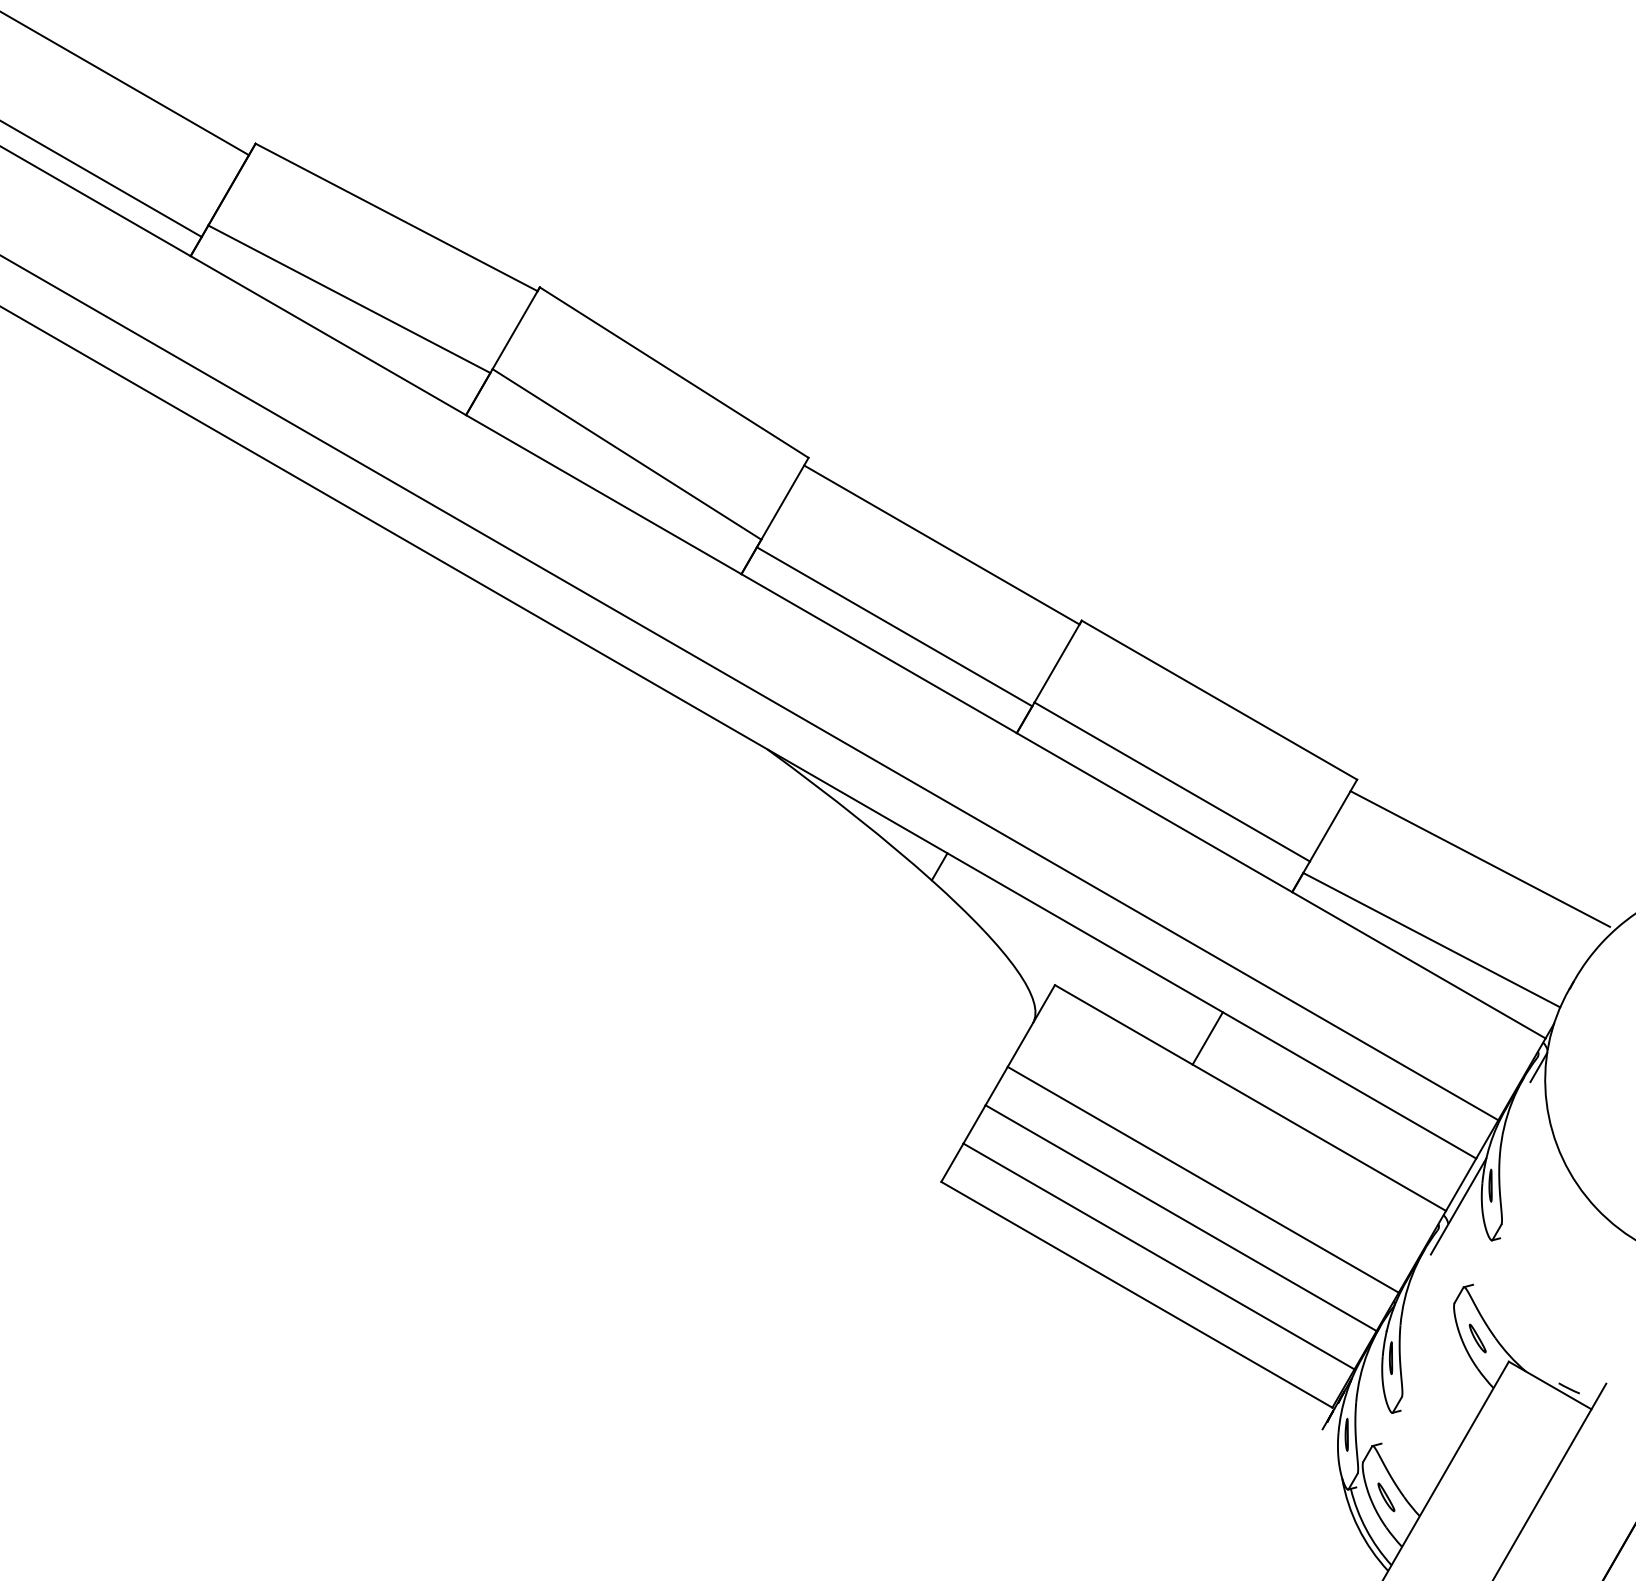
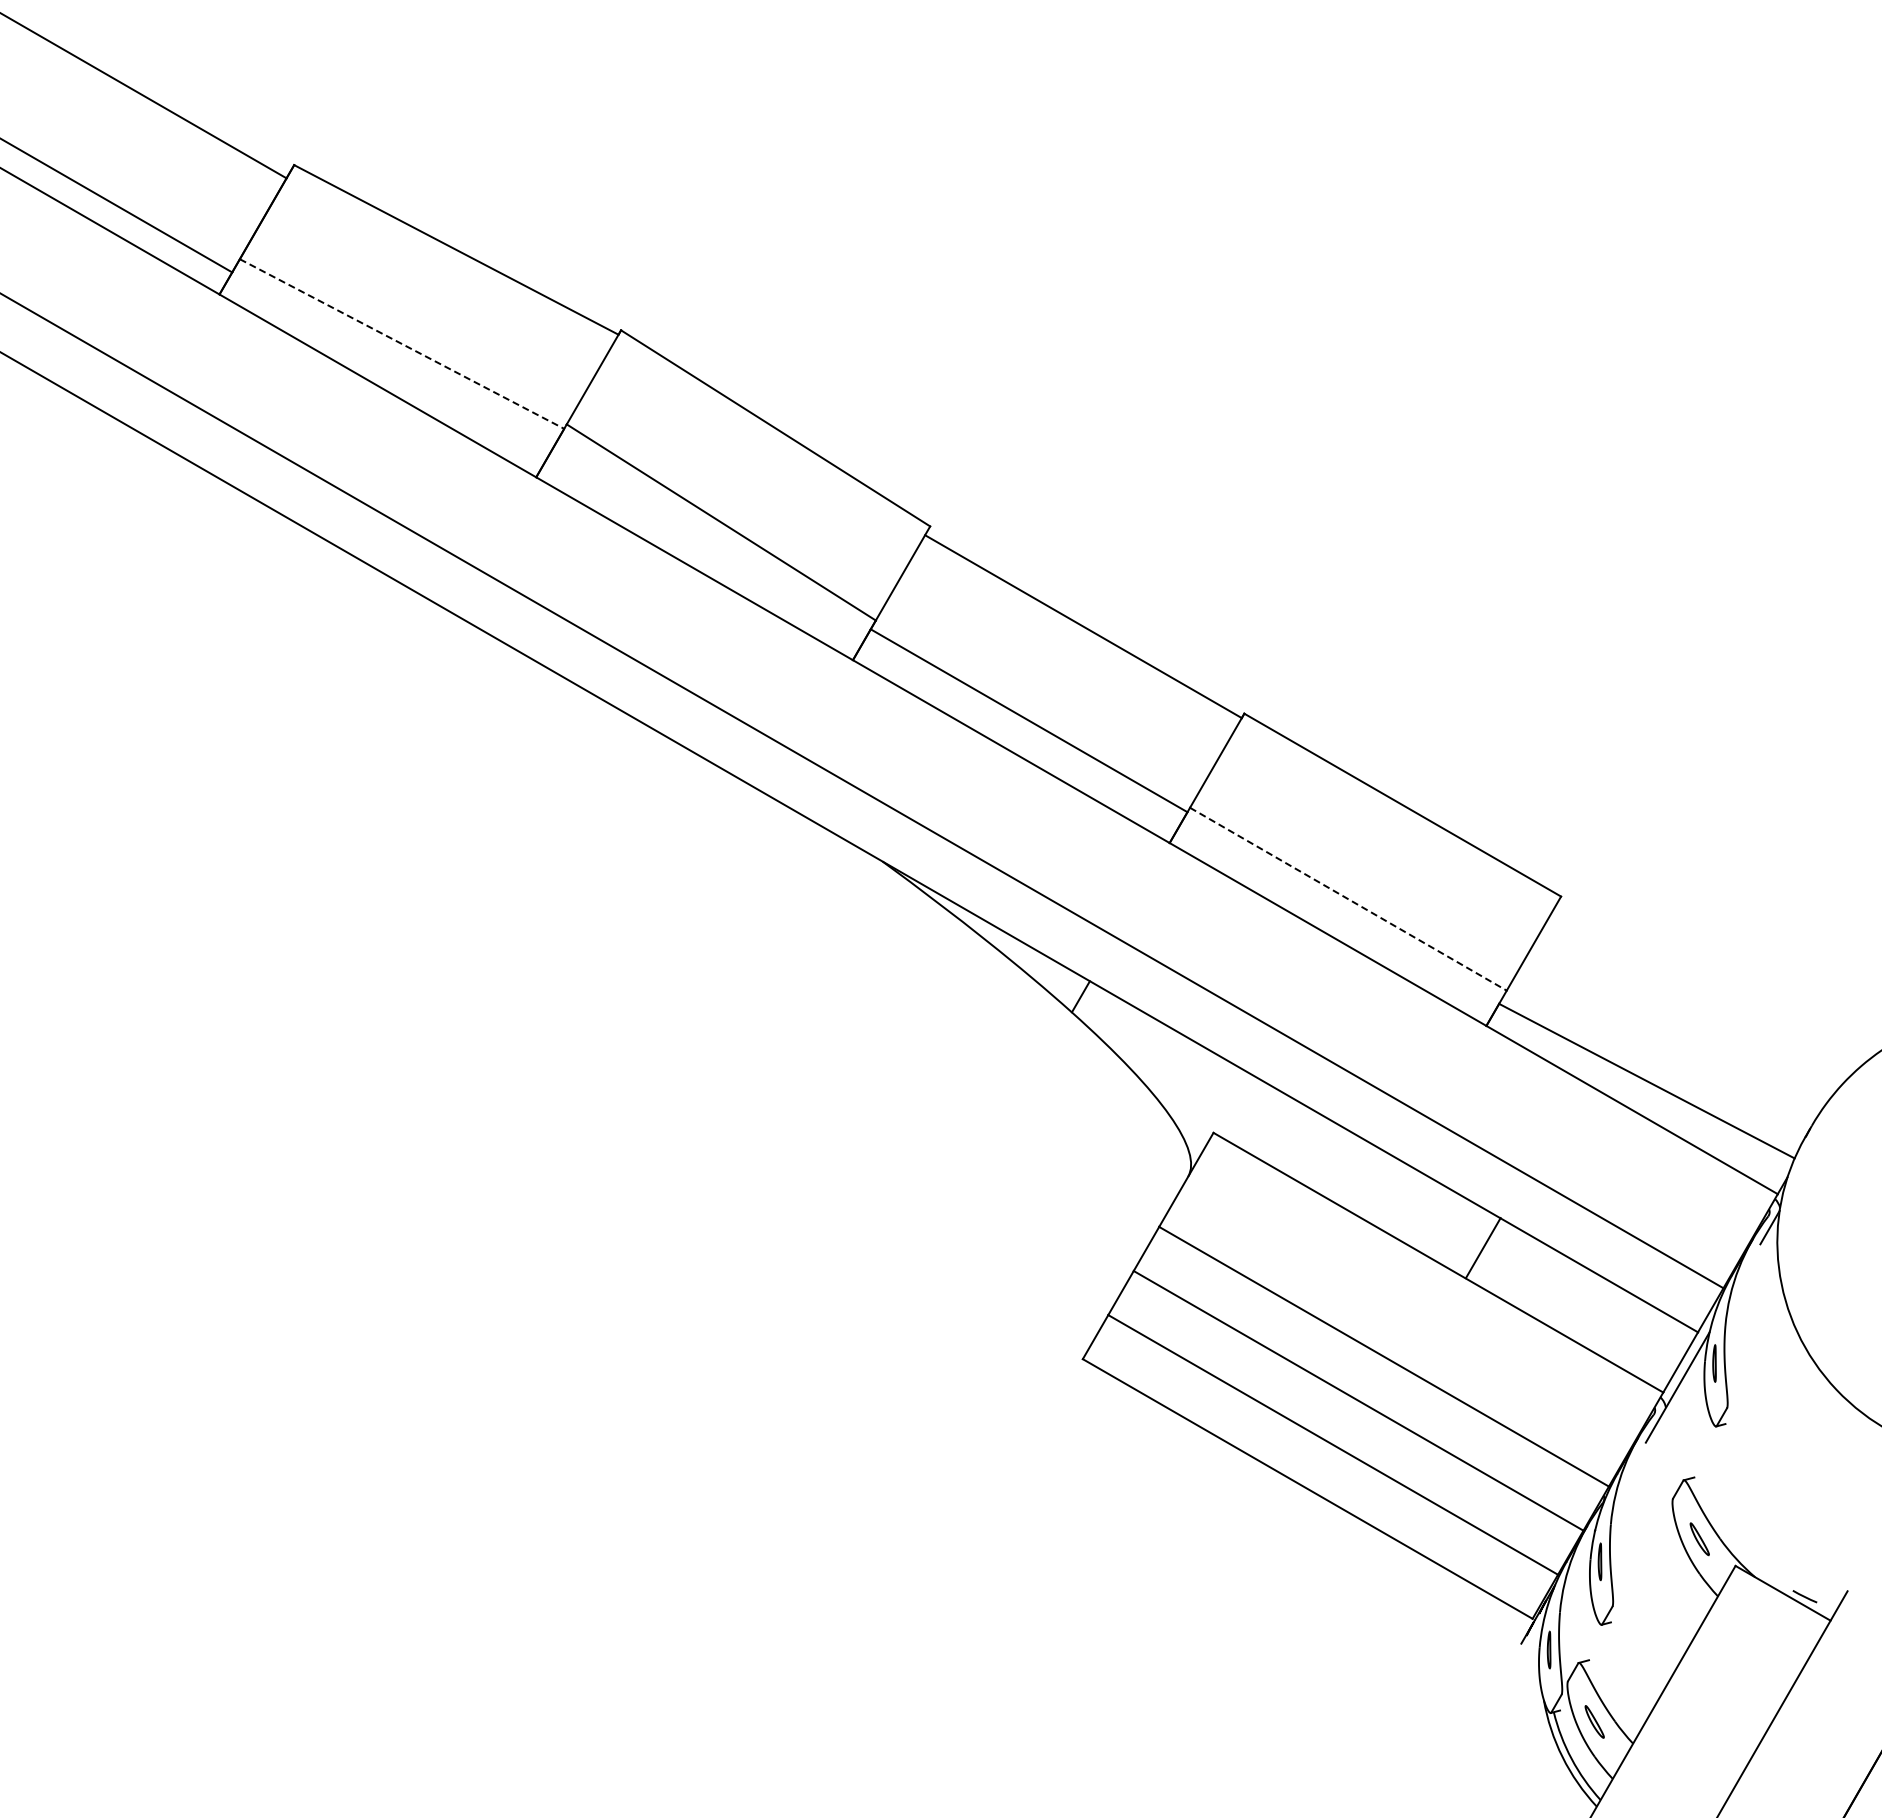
line: (349, 299) -> (402, 344), solid -> dashed
line: (1172, 782) -> (1348, 899), solid -> dashed
line: (1480, 858) -> (1702, 987), removed
line: (1207, 1038) -> (1482, 1248), moved

